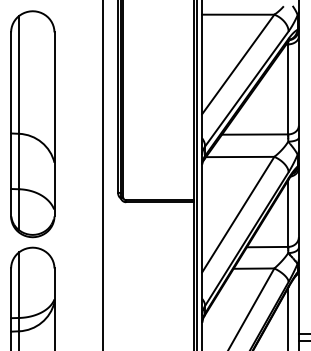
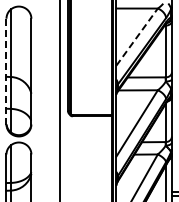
line: (238, 63) -> (137, 36), solid -> dashed
line: (11, 124) -> (6, 71), solid -> dashed

